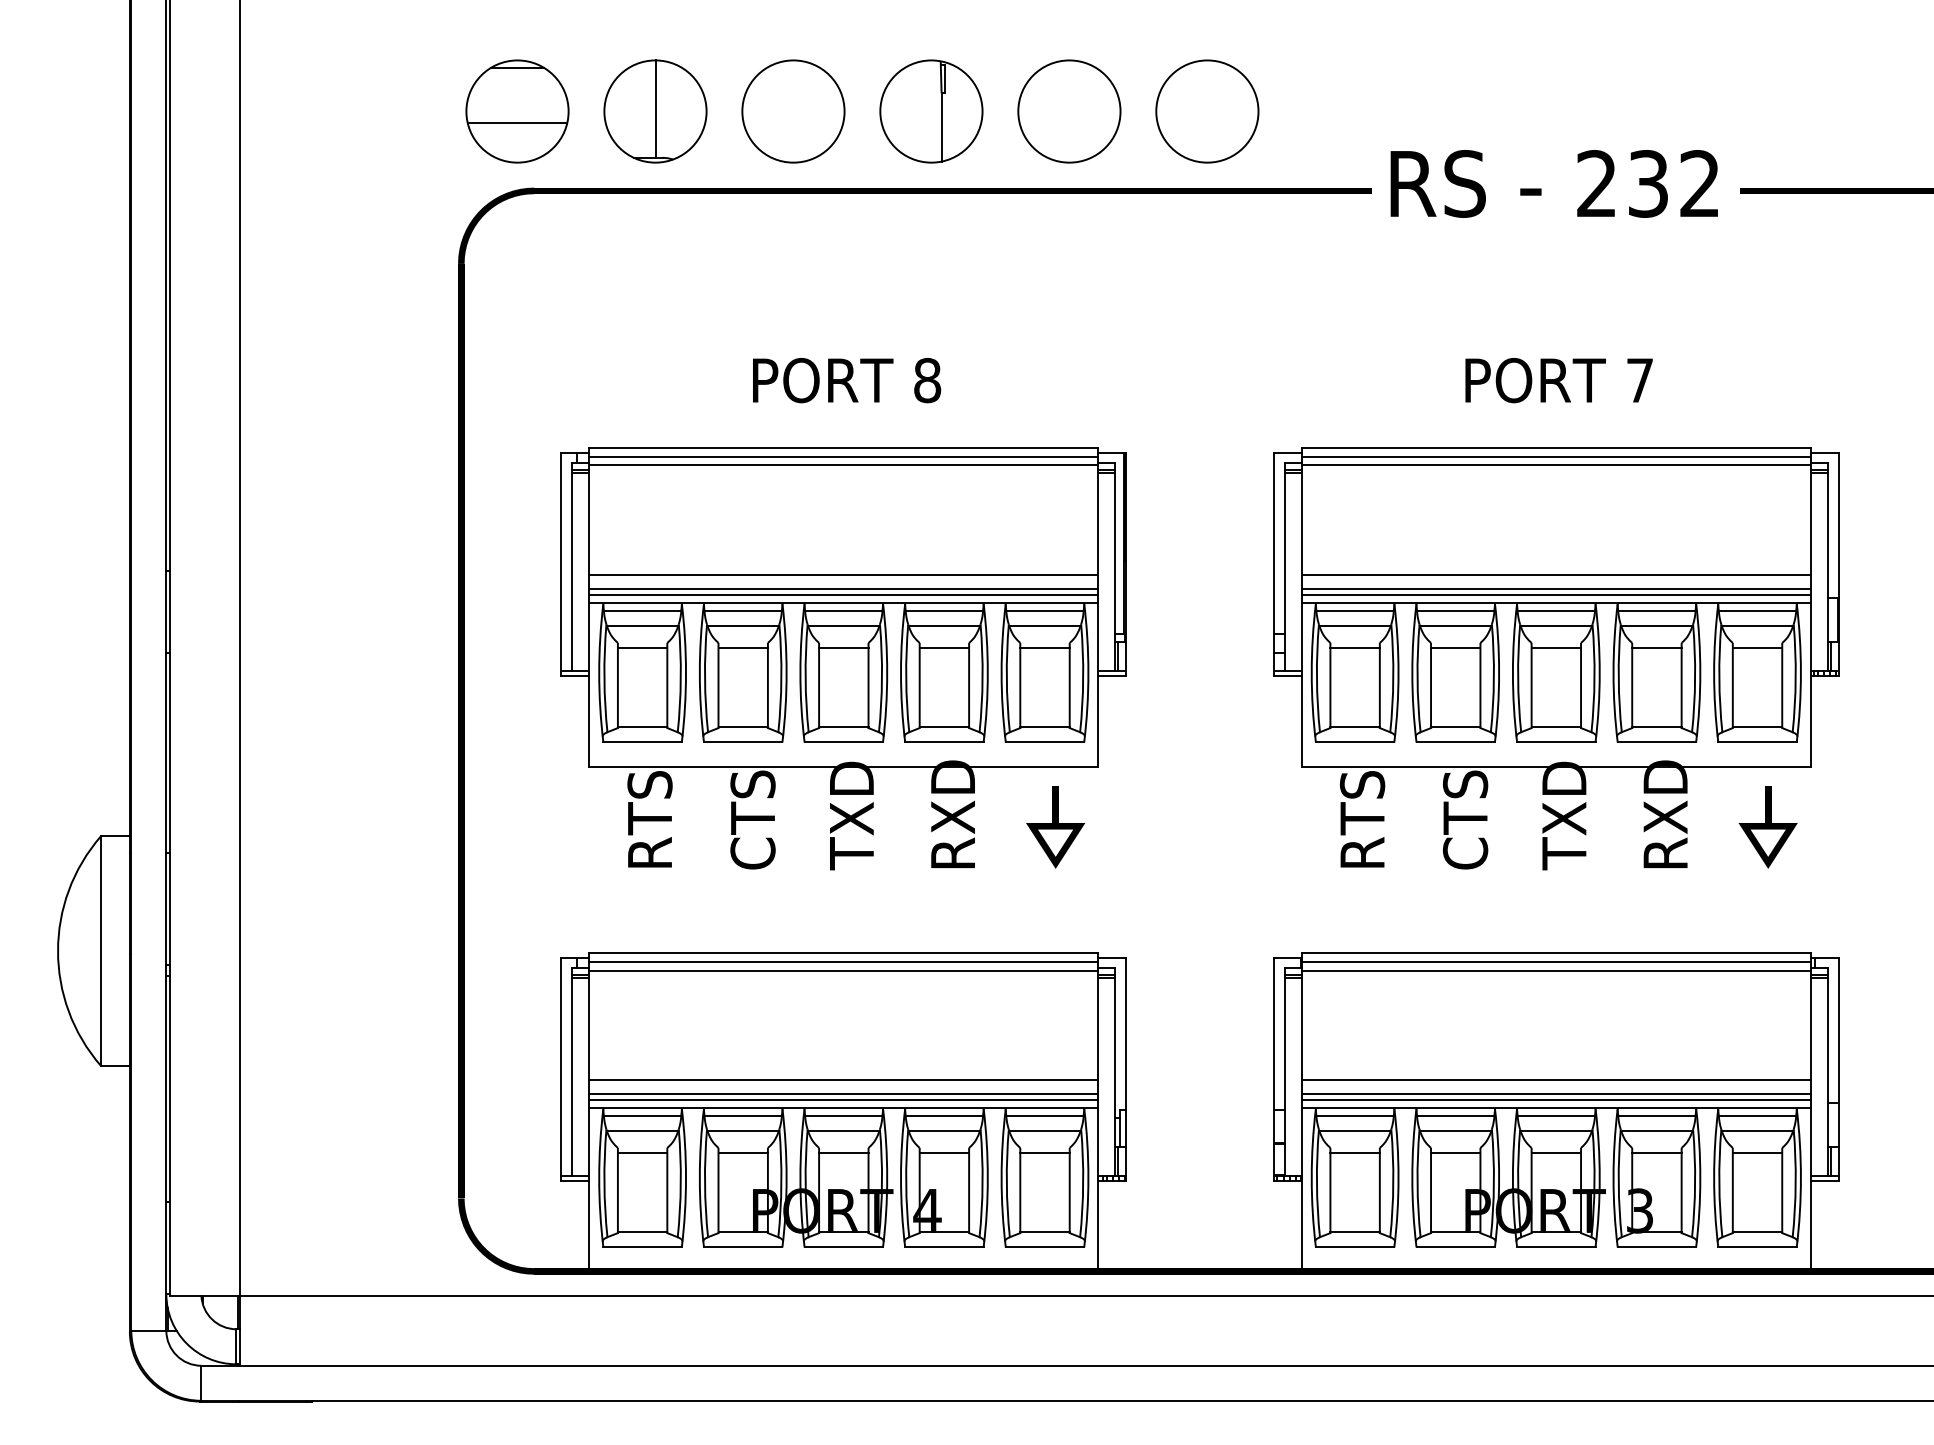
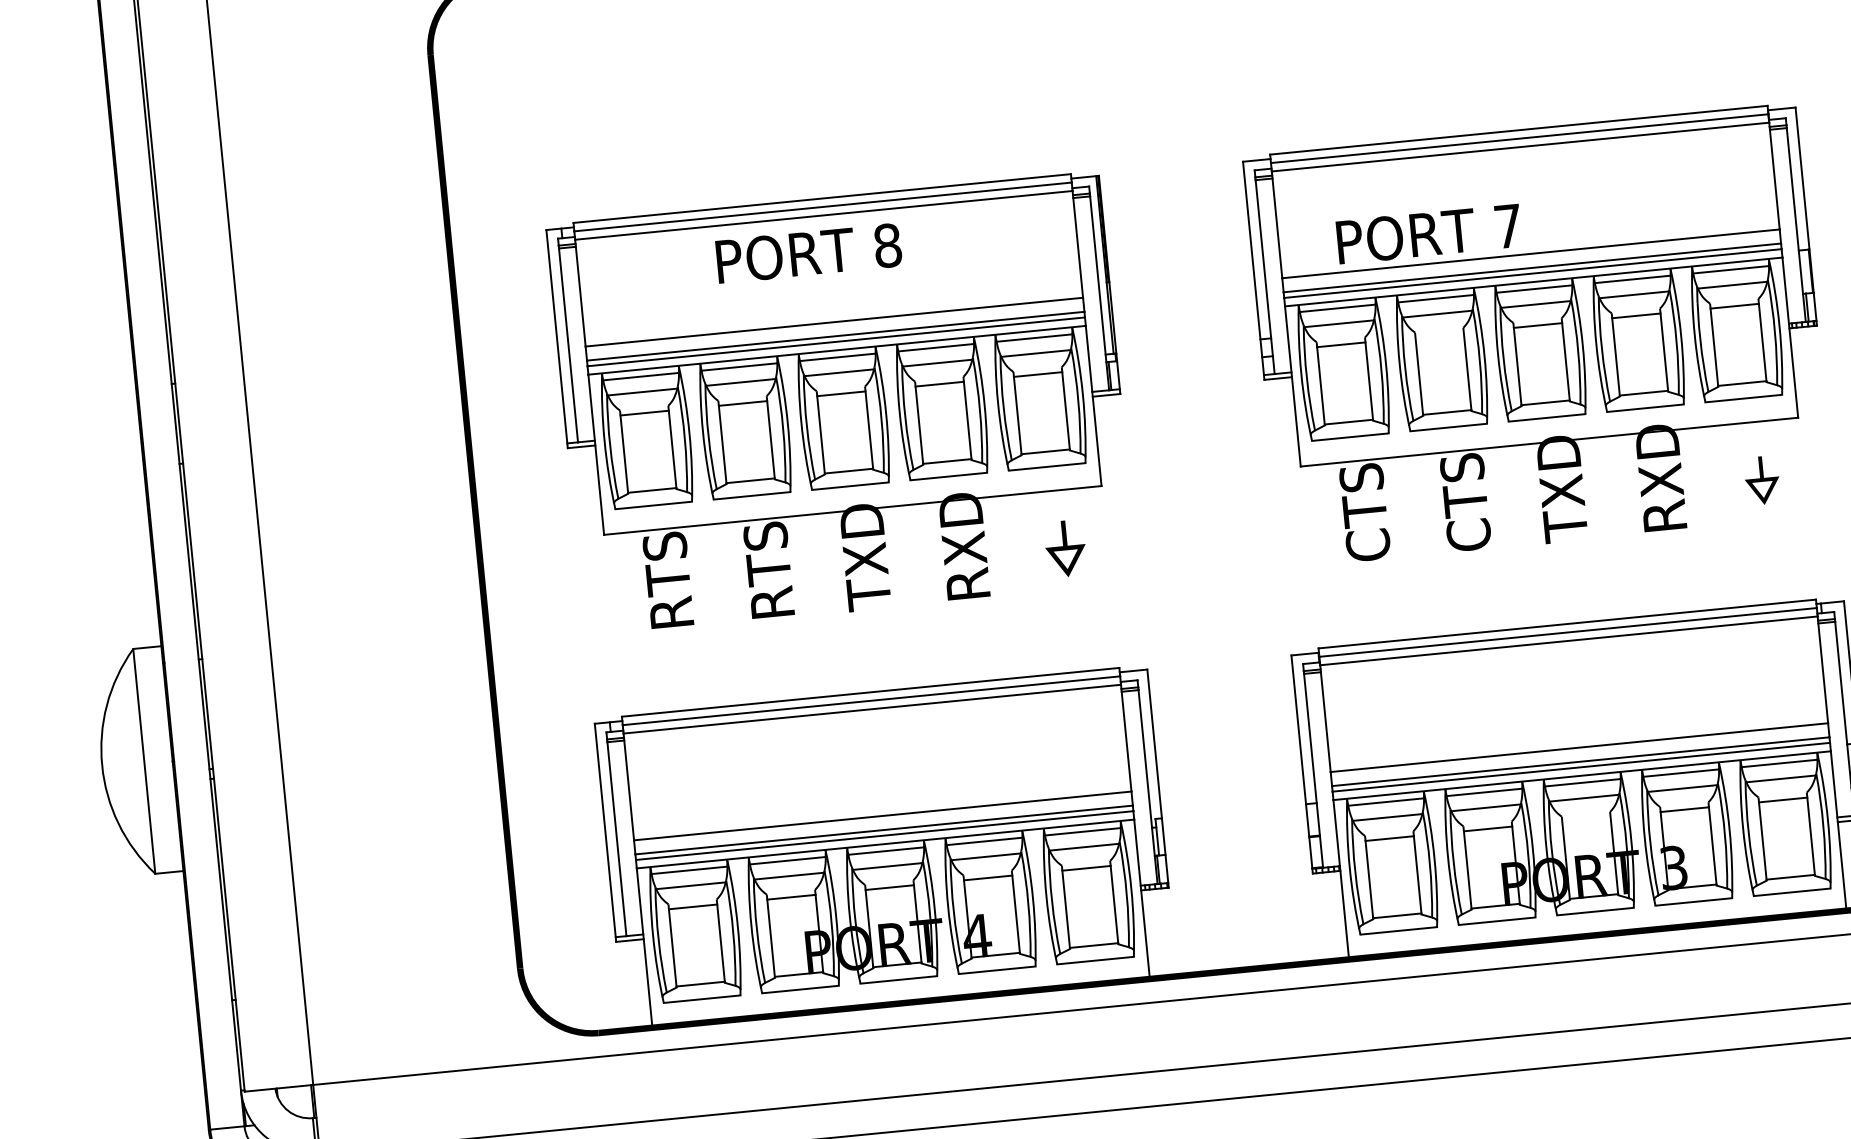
text: (847, 380) -> (809, 253), moved
text: (1558, 380) -> (1428, 234), moved
line: (1455, 647) -> (1439, 334), removed
text: (752, 819) -> (768, 570), CTS -> RTS
text: (1362, 819) -> (1364, 511), RTS -> CTS
part: (1055, 827) -> (1065, 549), size x0.7
part: (1767, 827) -> (1761, 480), size x0.6
line: (1556, 1153) -> (1586, 819), removed

